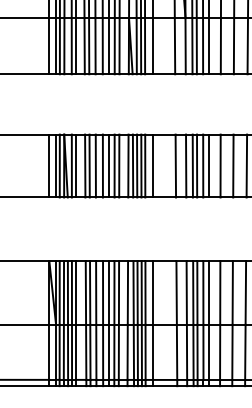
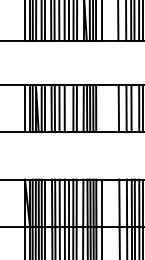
line: (108, 165) -> (68, 108), removed
line: (153, 165) -> (102, 108), removed
line: (197, 165) -> (134, 108), removed

